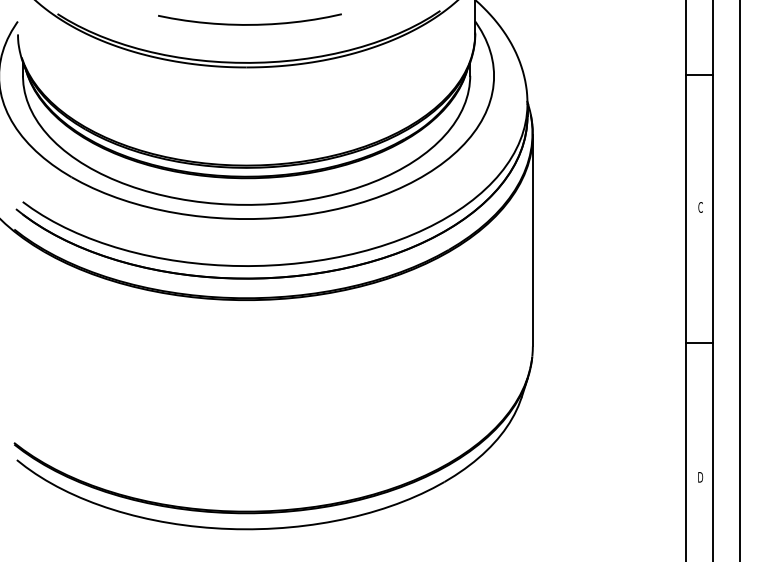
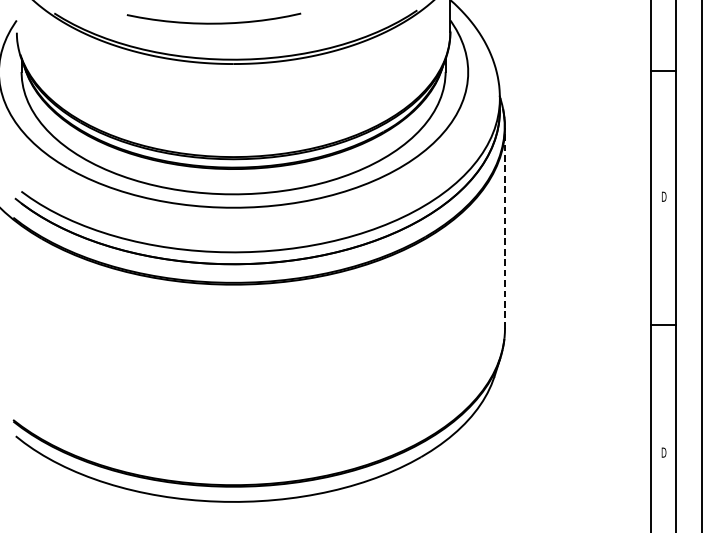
curve: (249, 24) -> (213, 23), moved
text: (700, 207) -> (663, 196), C -> D
line: (532, 240) -> (504, 228), solid -> dashed

